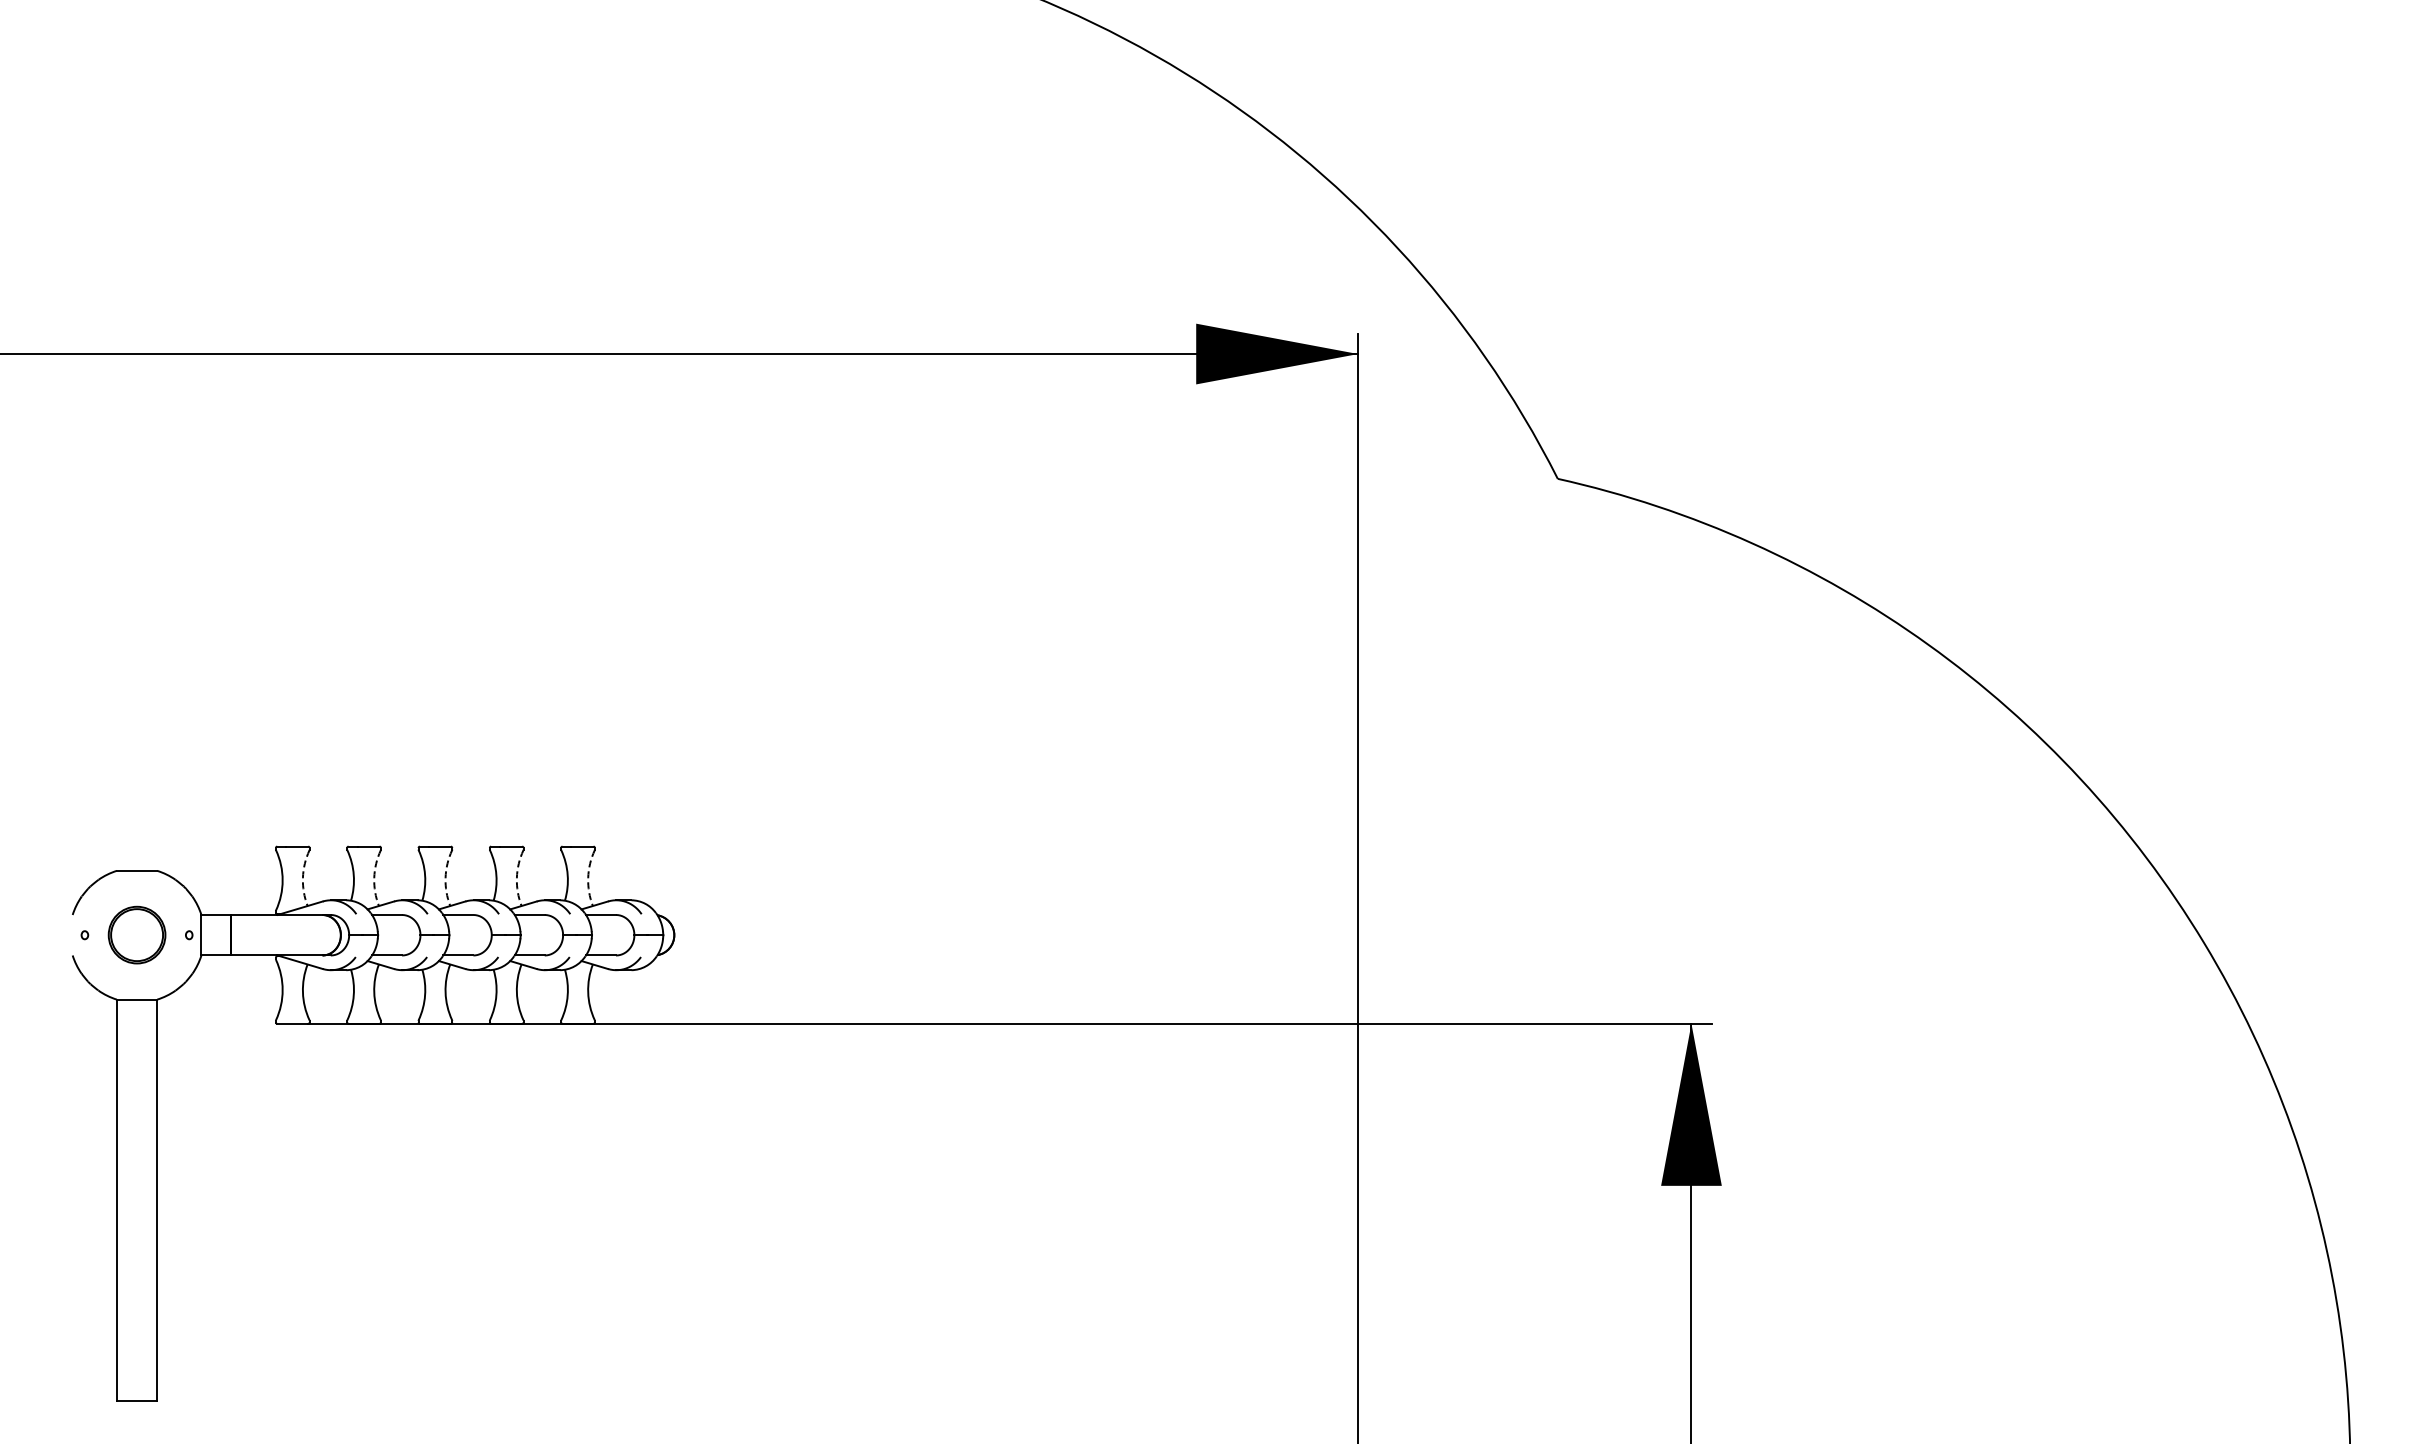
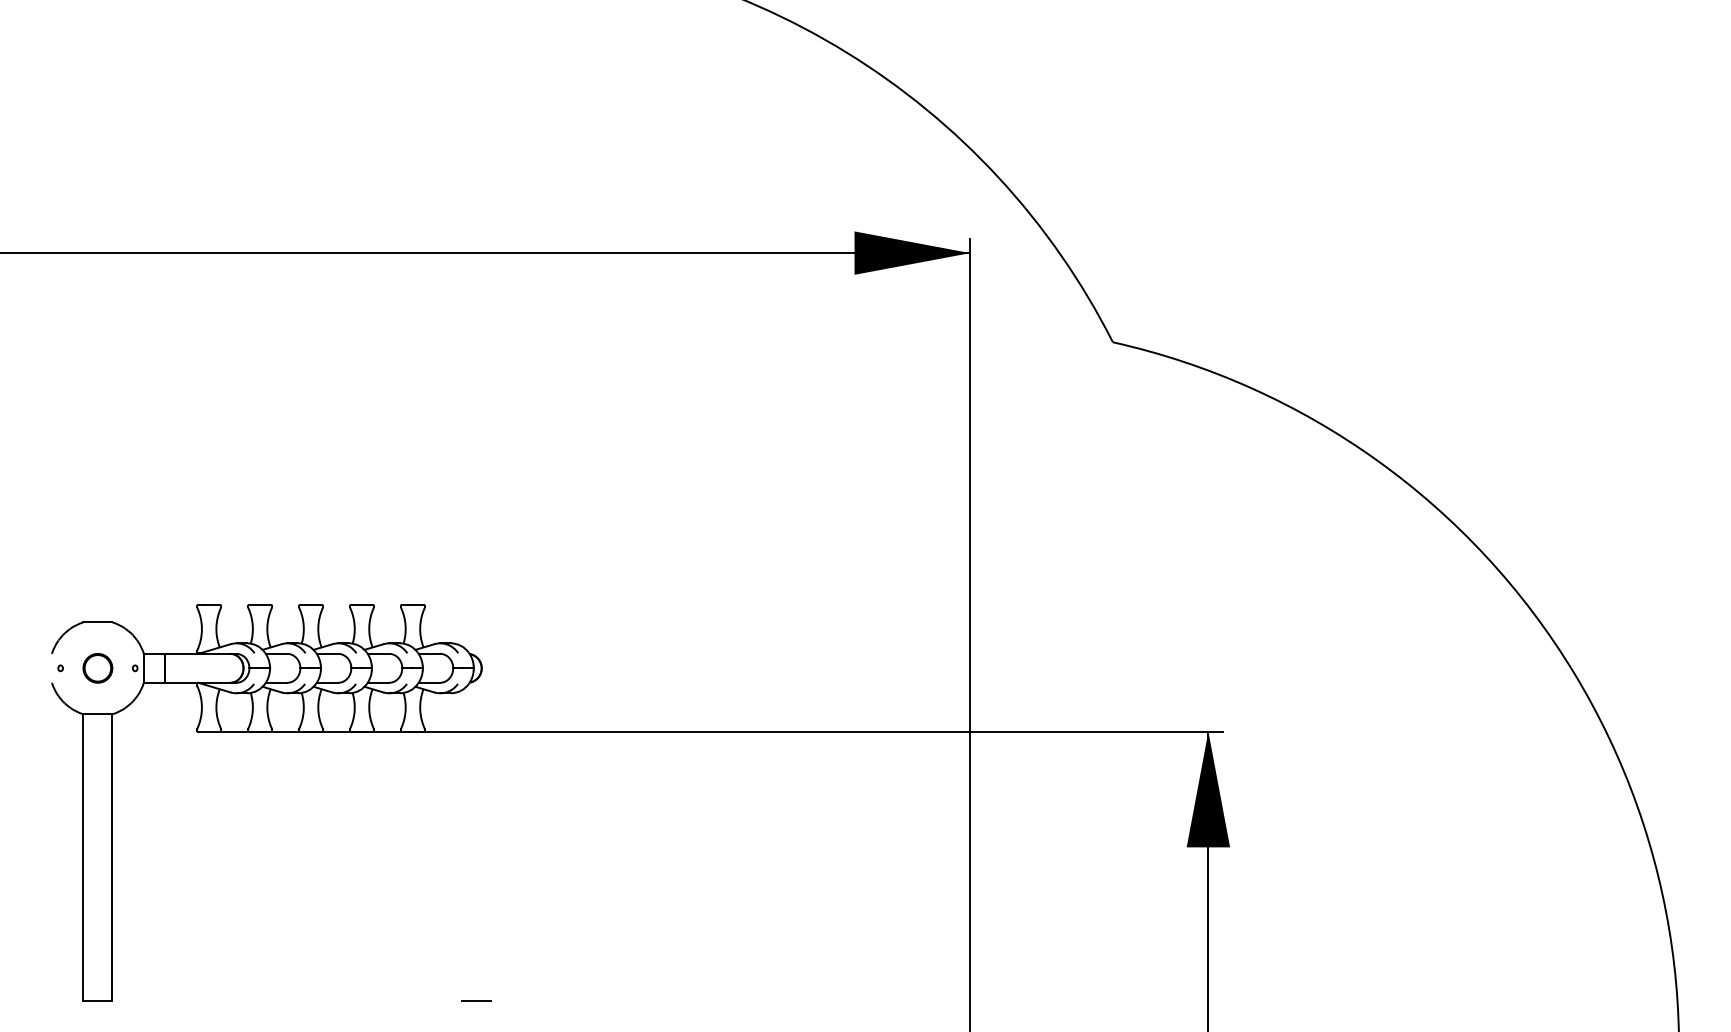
arc: (302, 877) -> (216, 627), dashed -> solid
arc: (374, 877) -> (267, 627), dashed -> solid
arc: (445, 877) -> (318, 627), dashed -> solid
arc: (516, 877) -> (368, 627), dashed -> solid
arc: (588, 877) -> (420, 627), dashed -> solid
part: (136, 935) -> (97, 668), size x0.71
line: (666, 1400) -> (476, 1000), added

